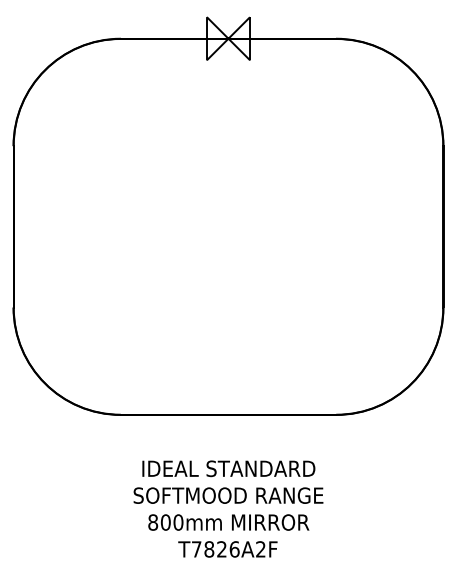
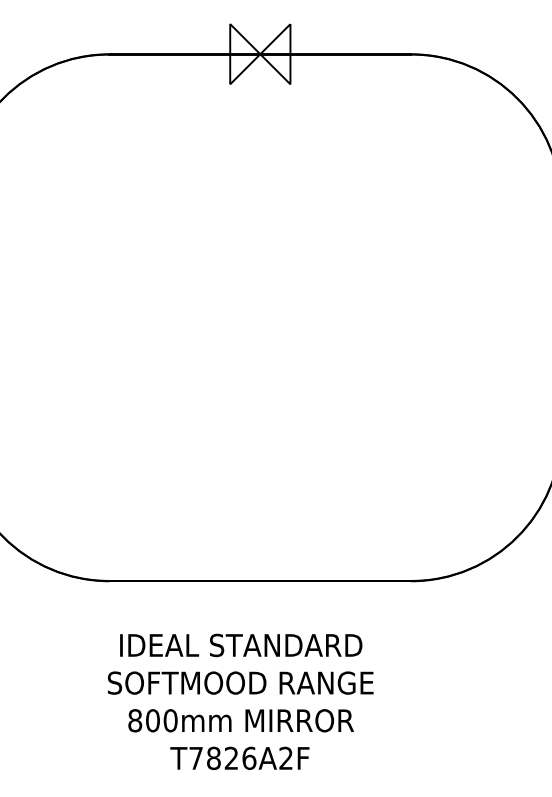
text: (228, 508) -> (240, 701), moved

